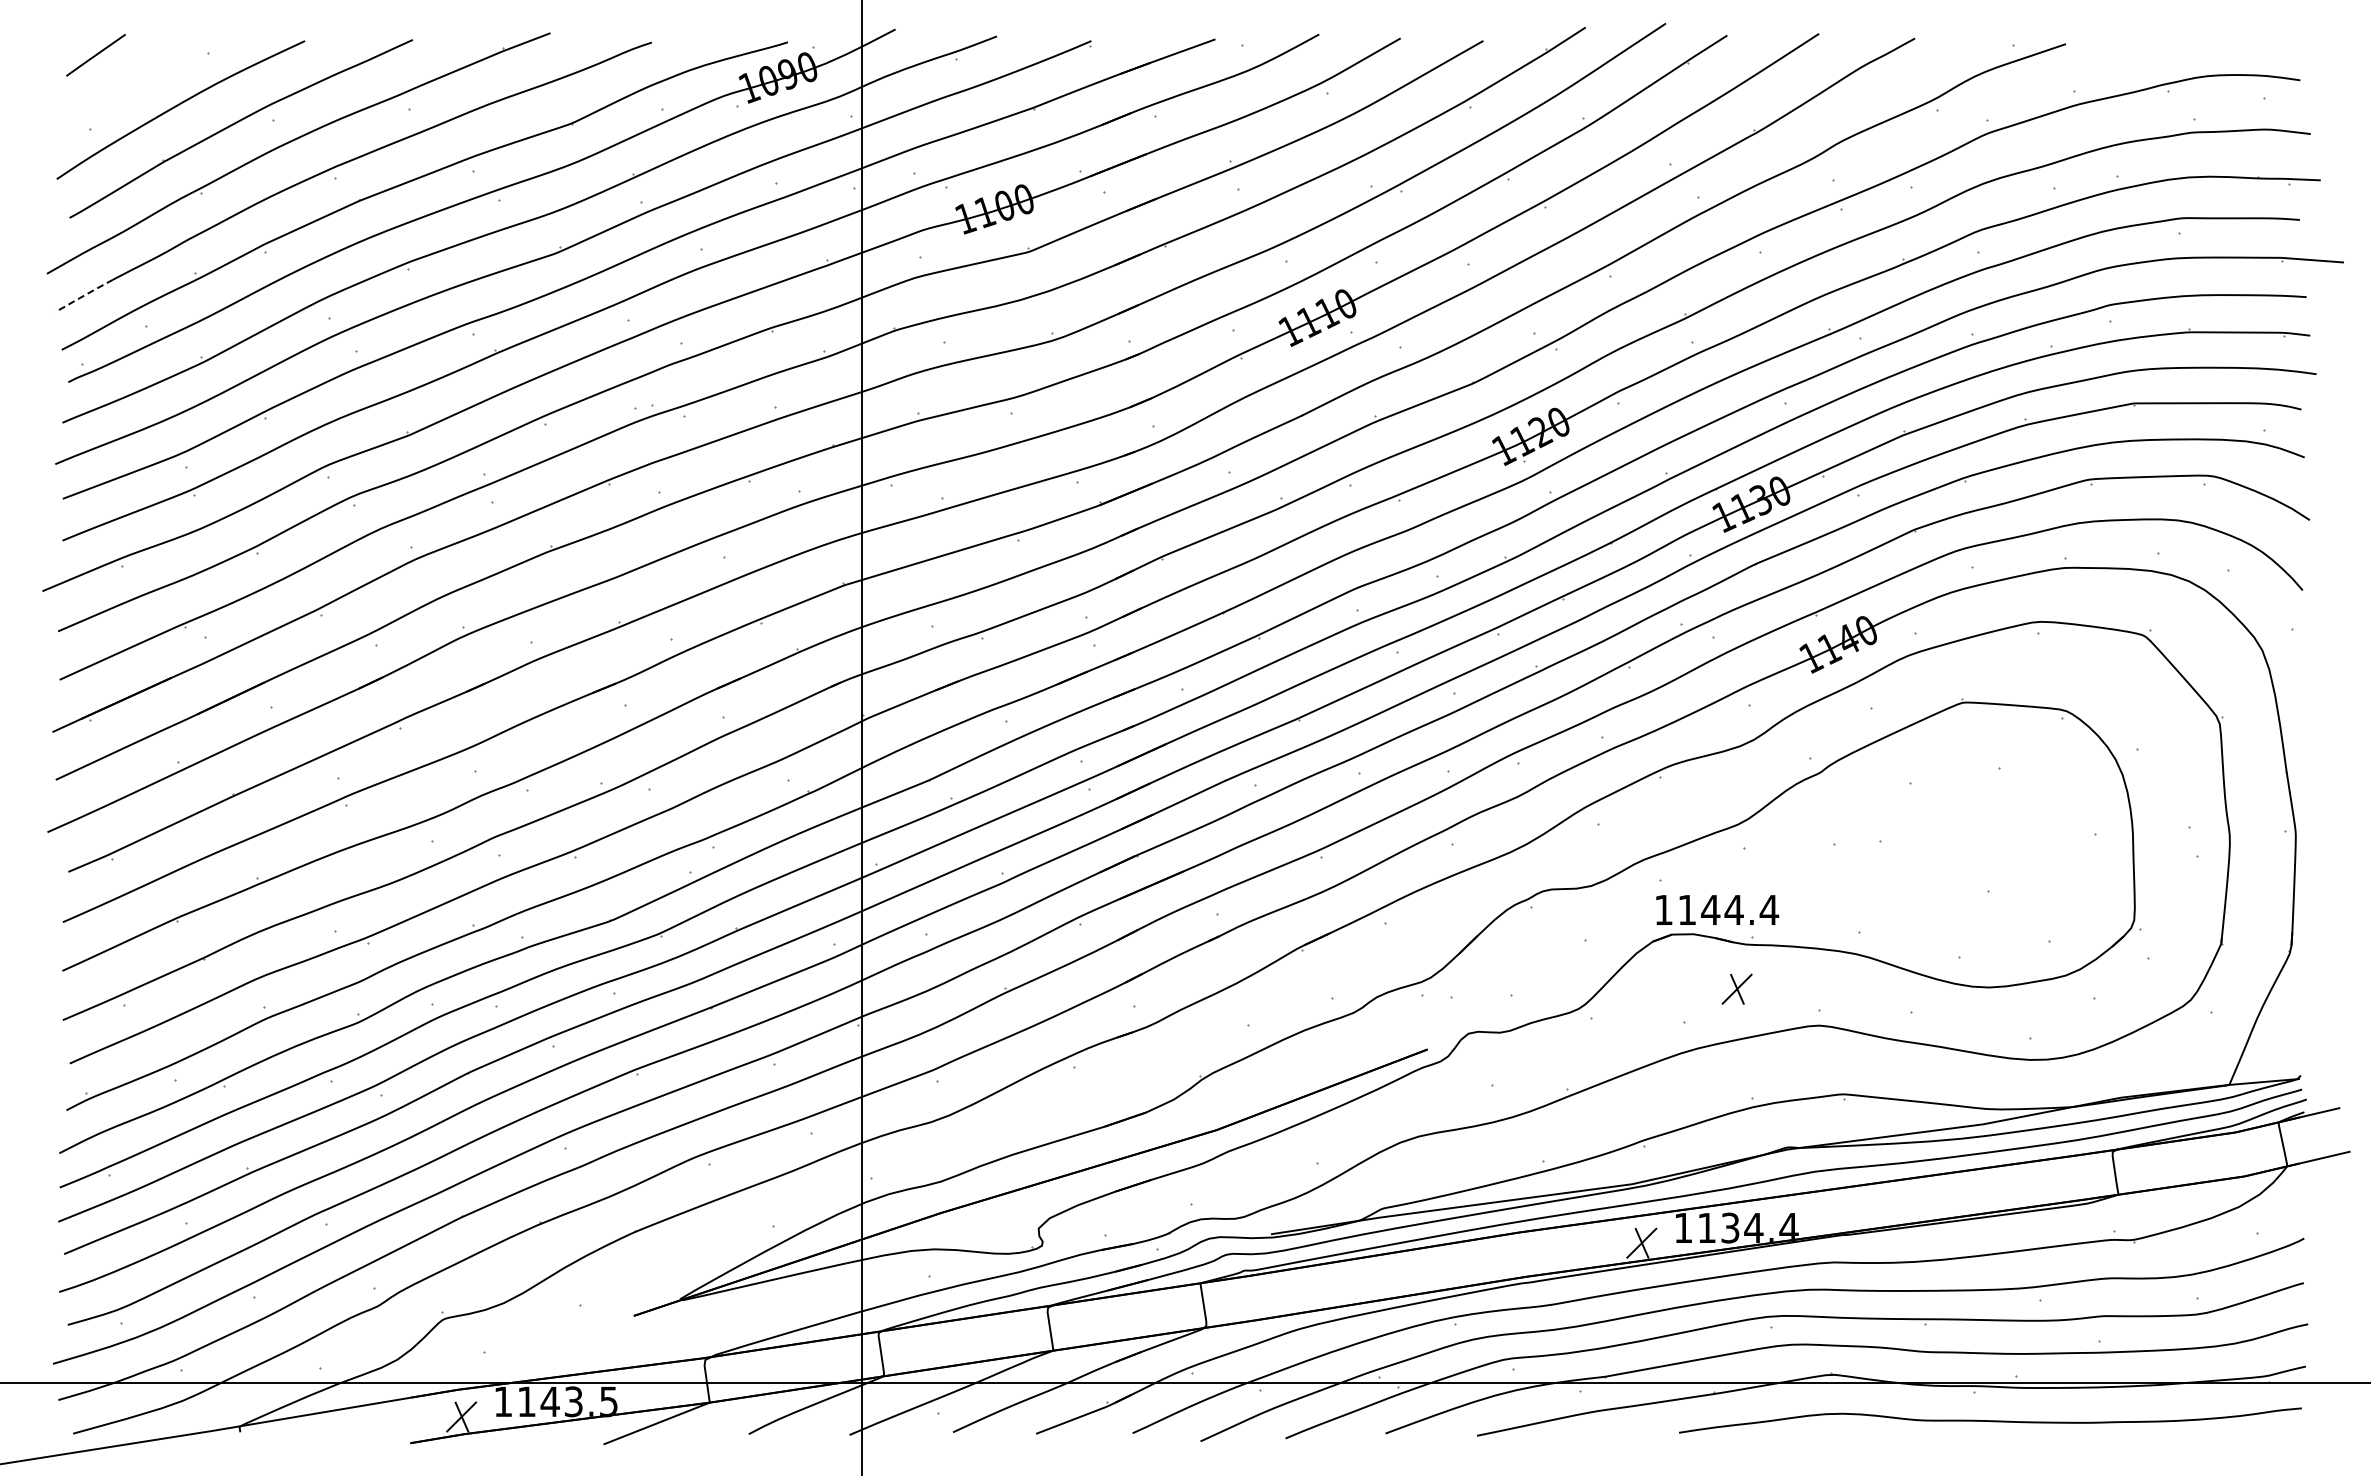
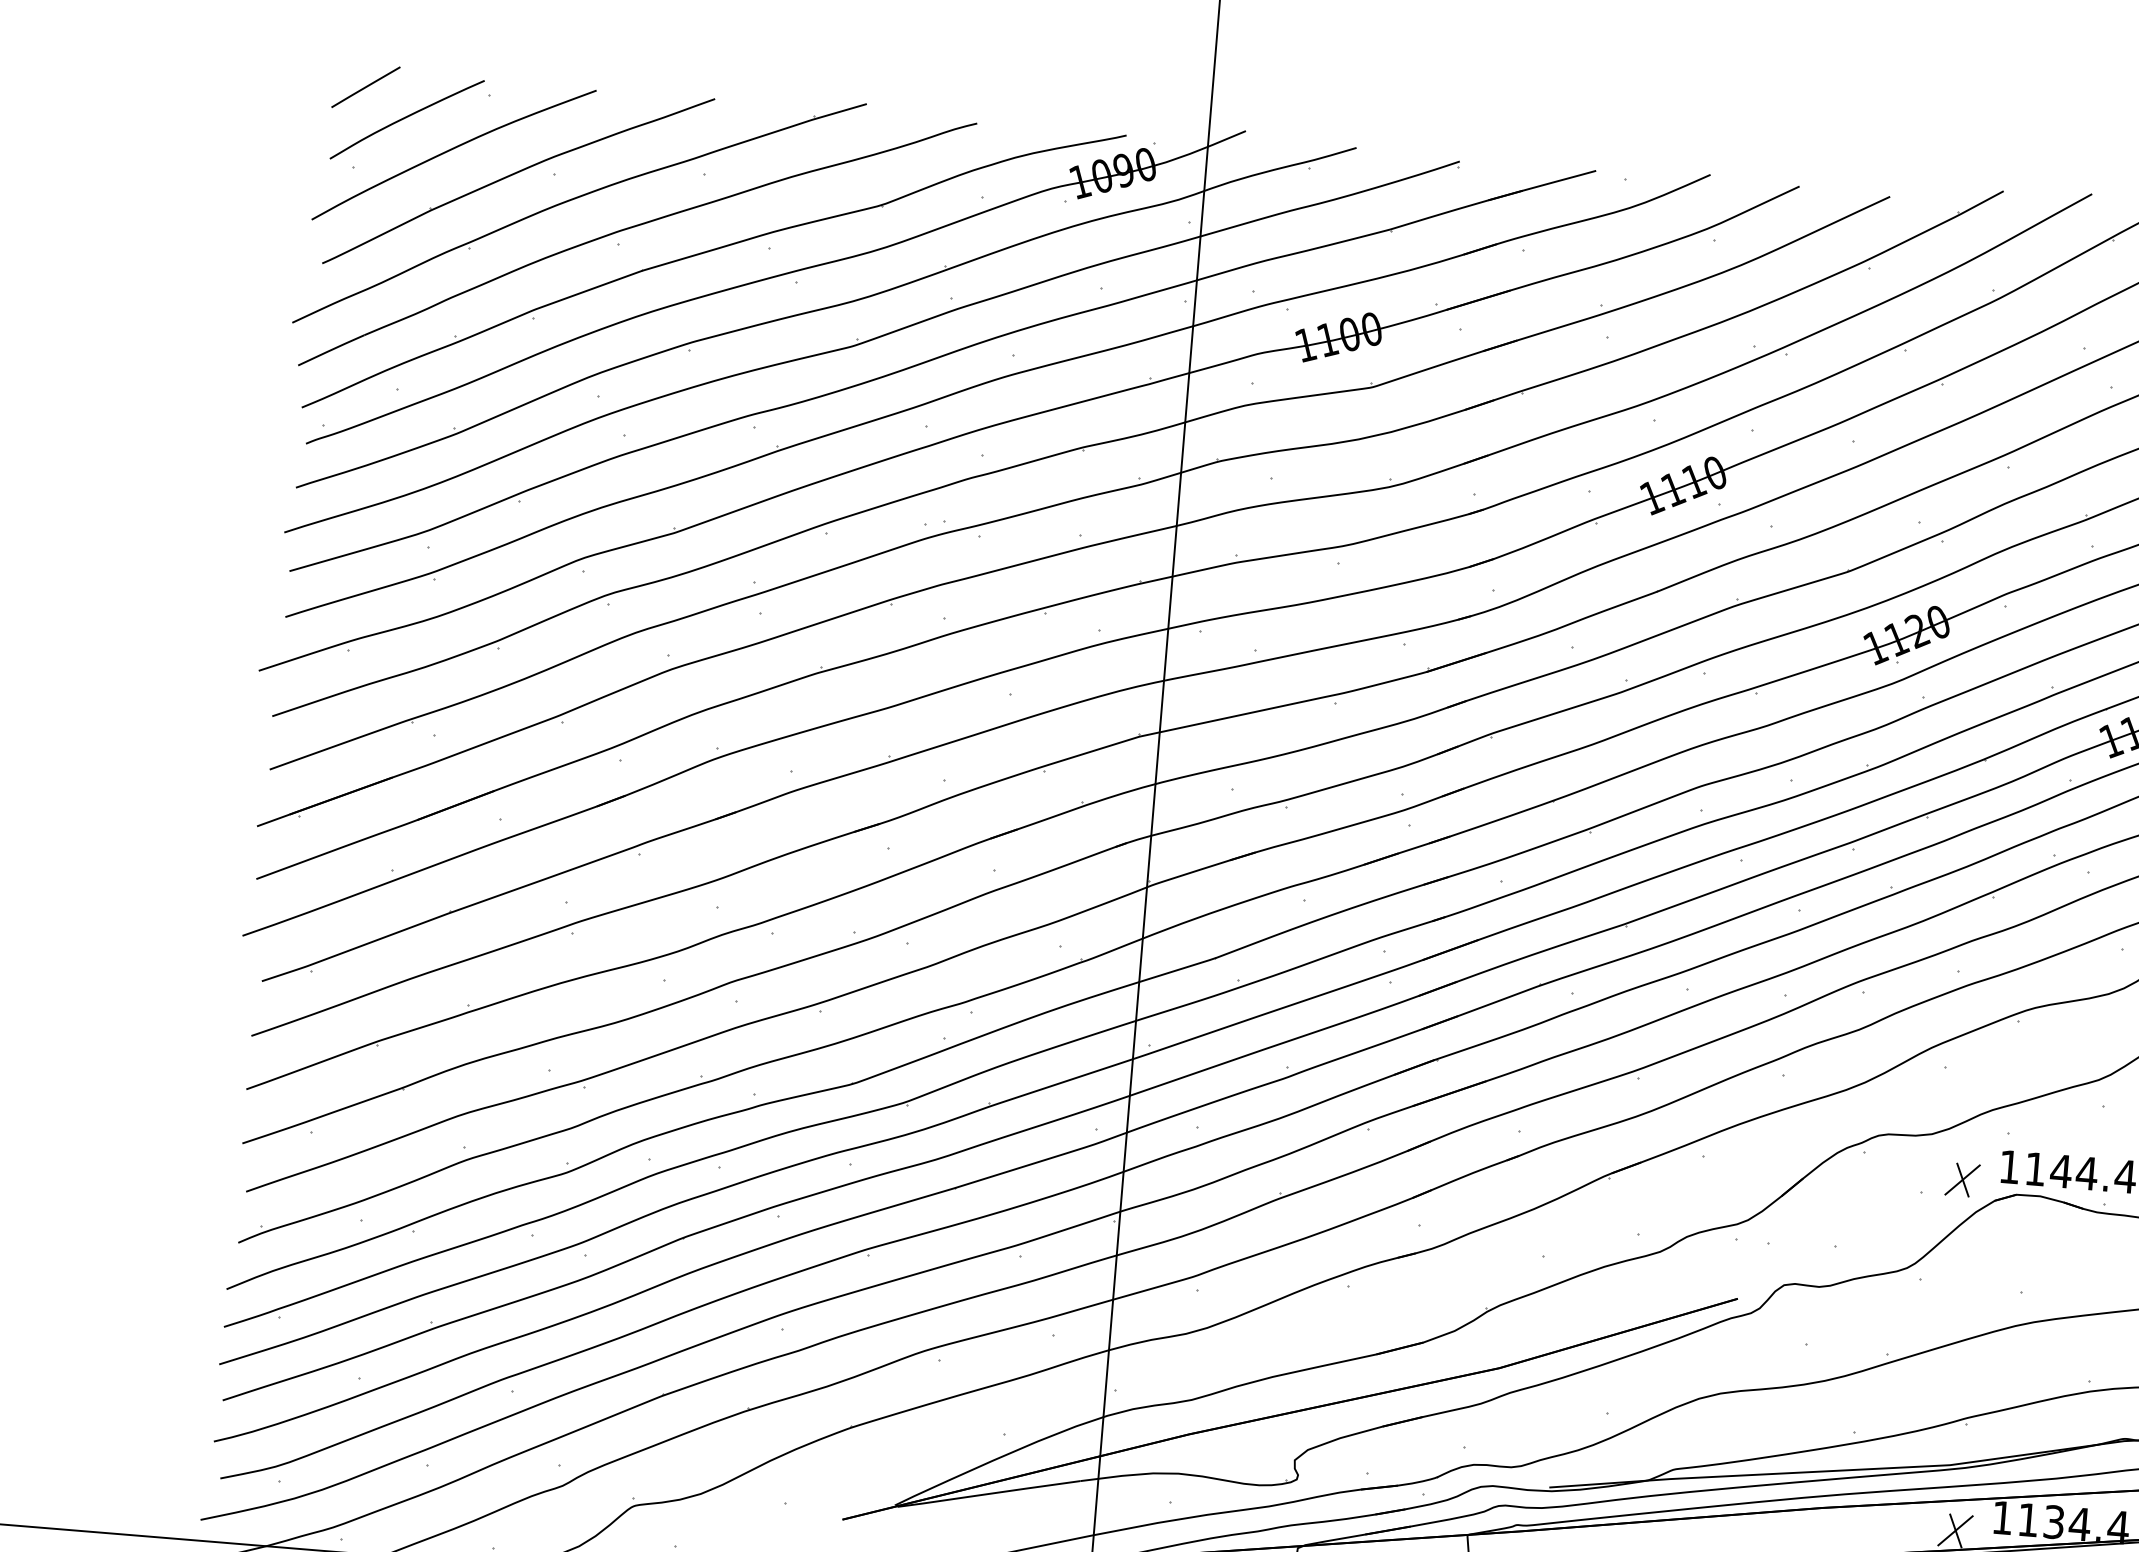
curve: (134, 80) -> (405, 118), added
line: (84, 295) -> (331, 349), dashed -> solid
part: (1736, 988) -> (1961, 1179), moved

